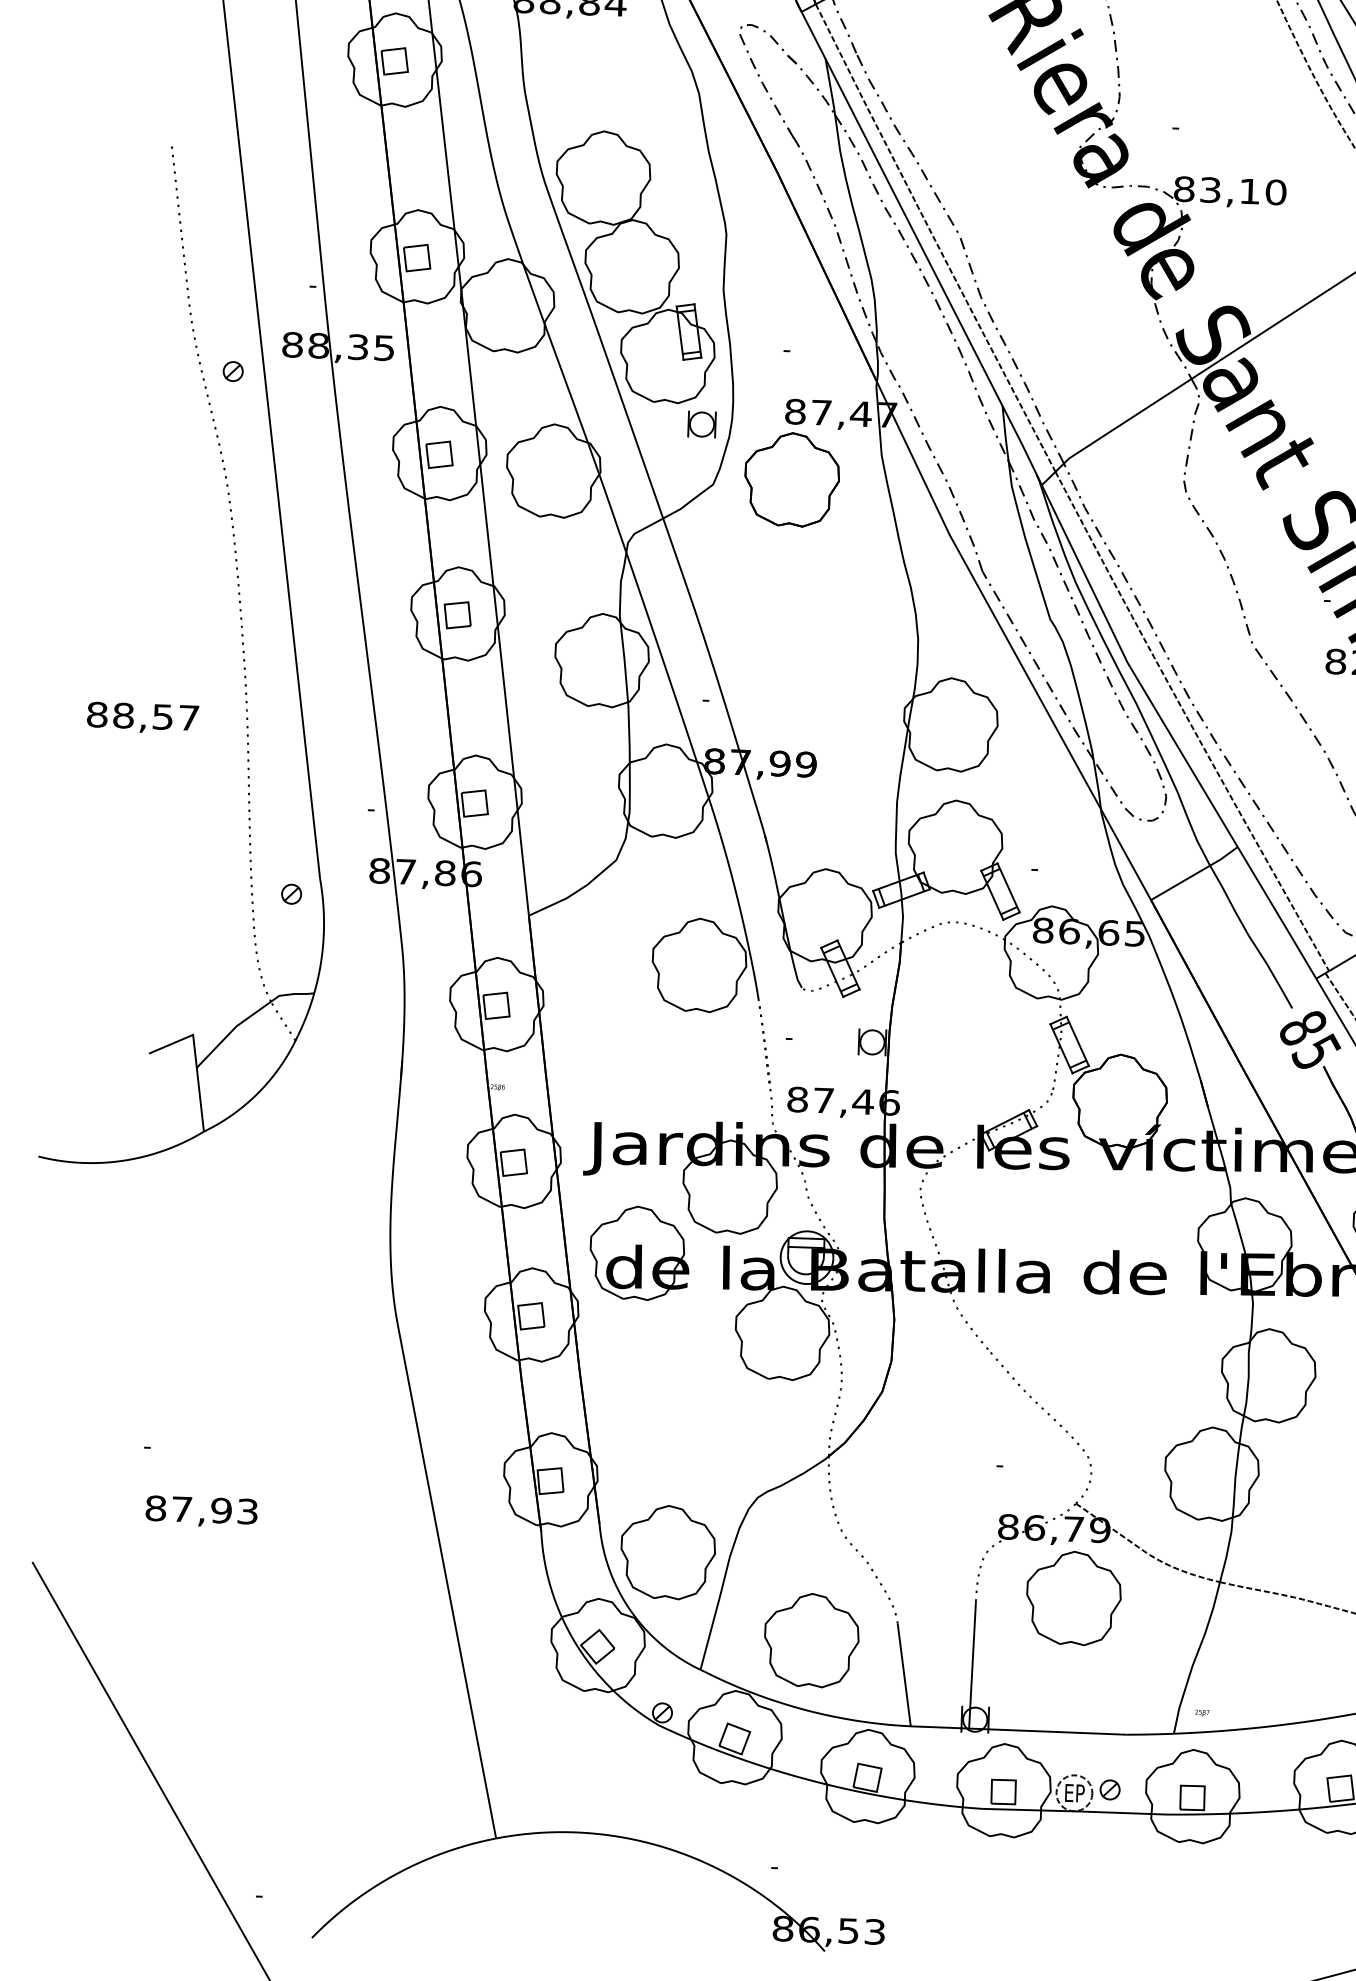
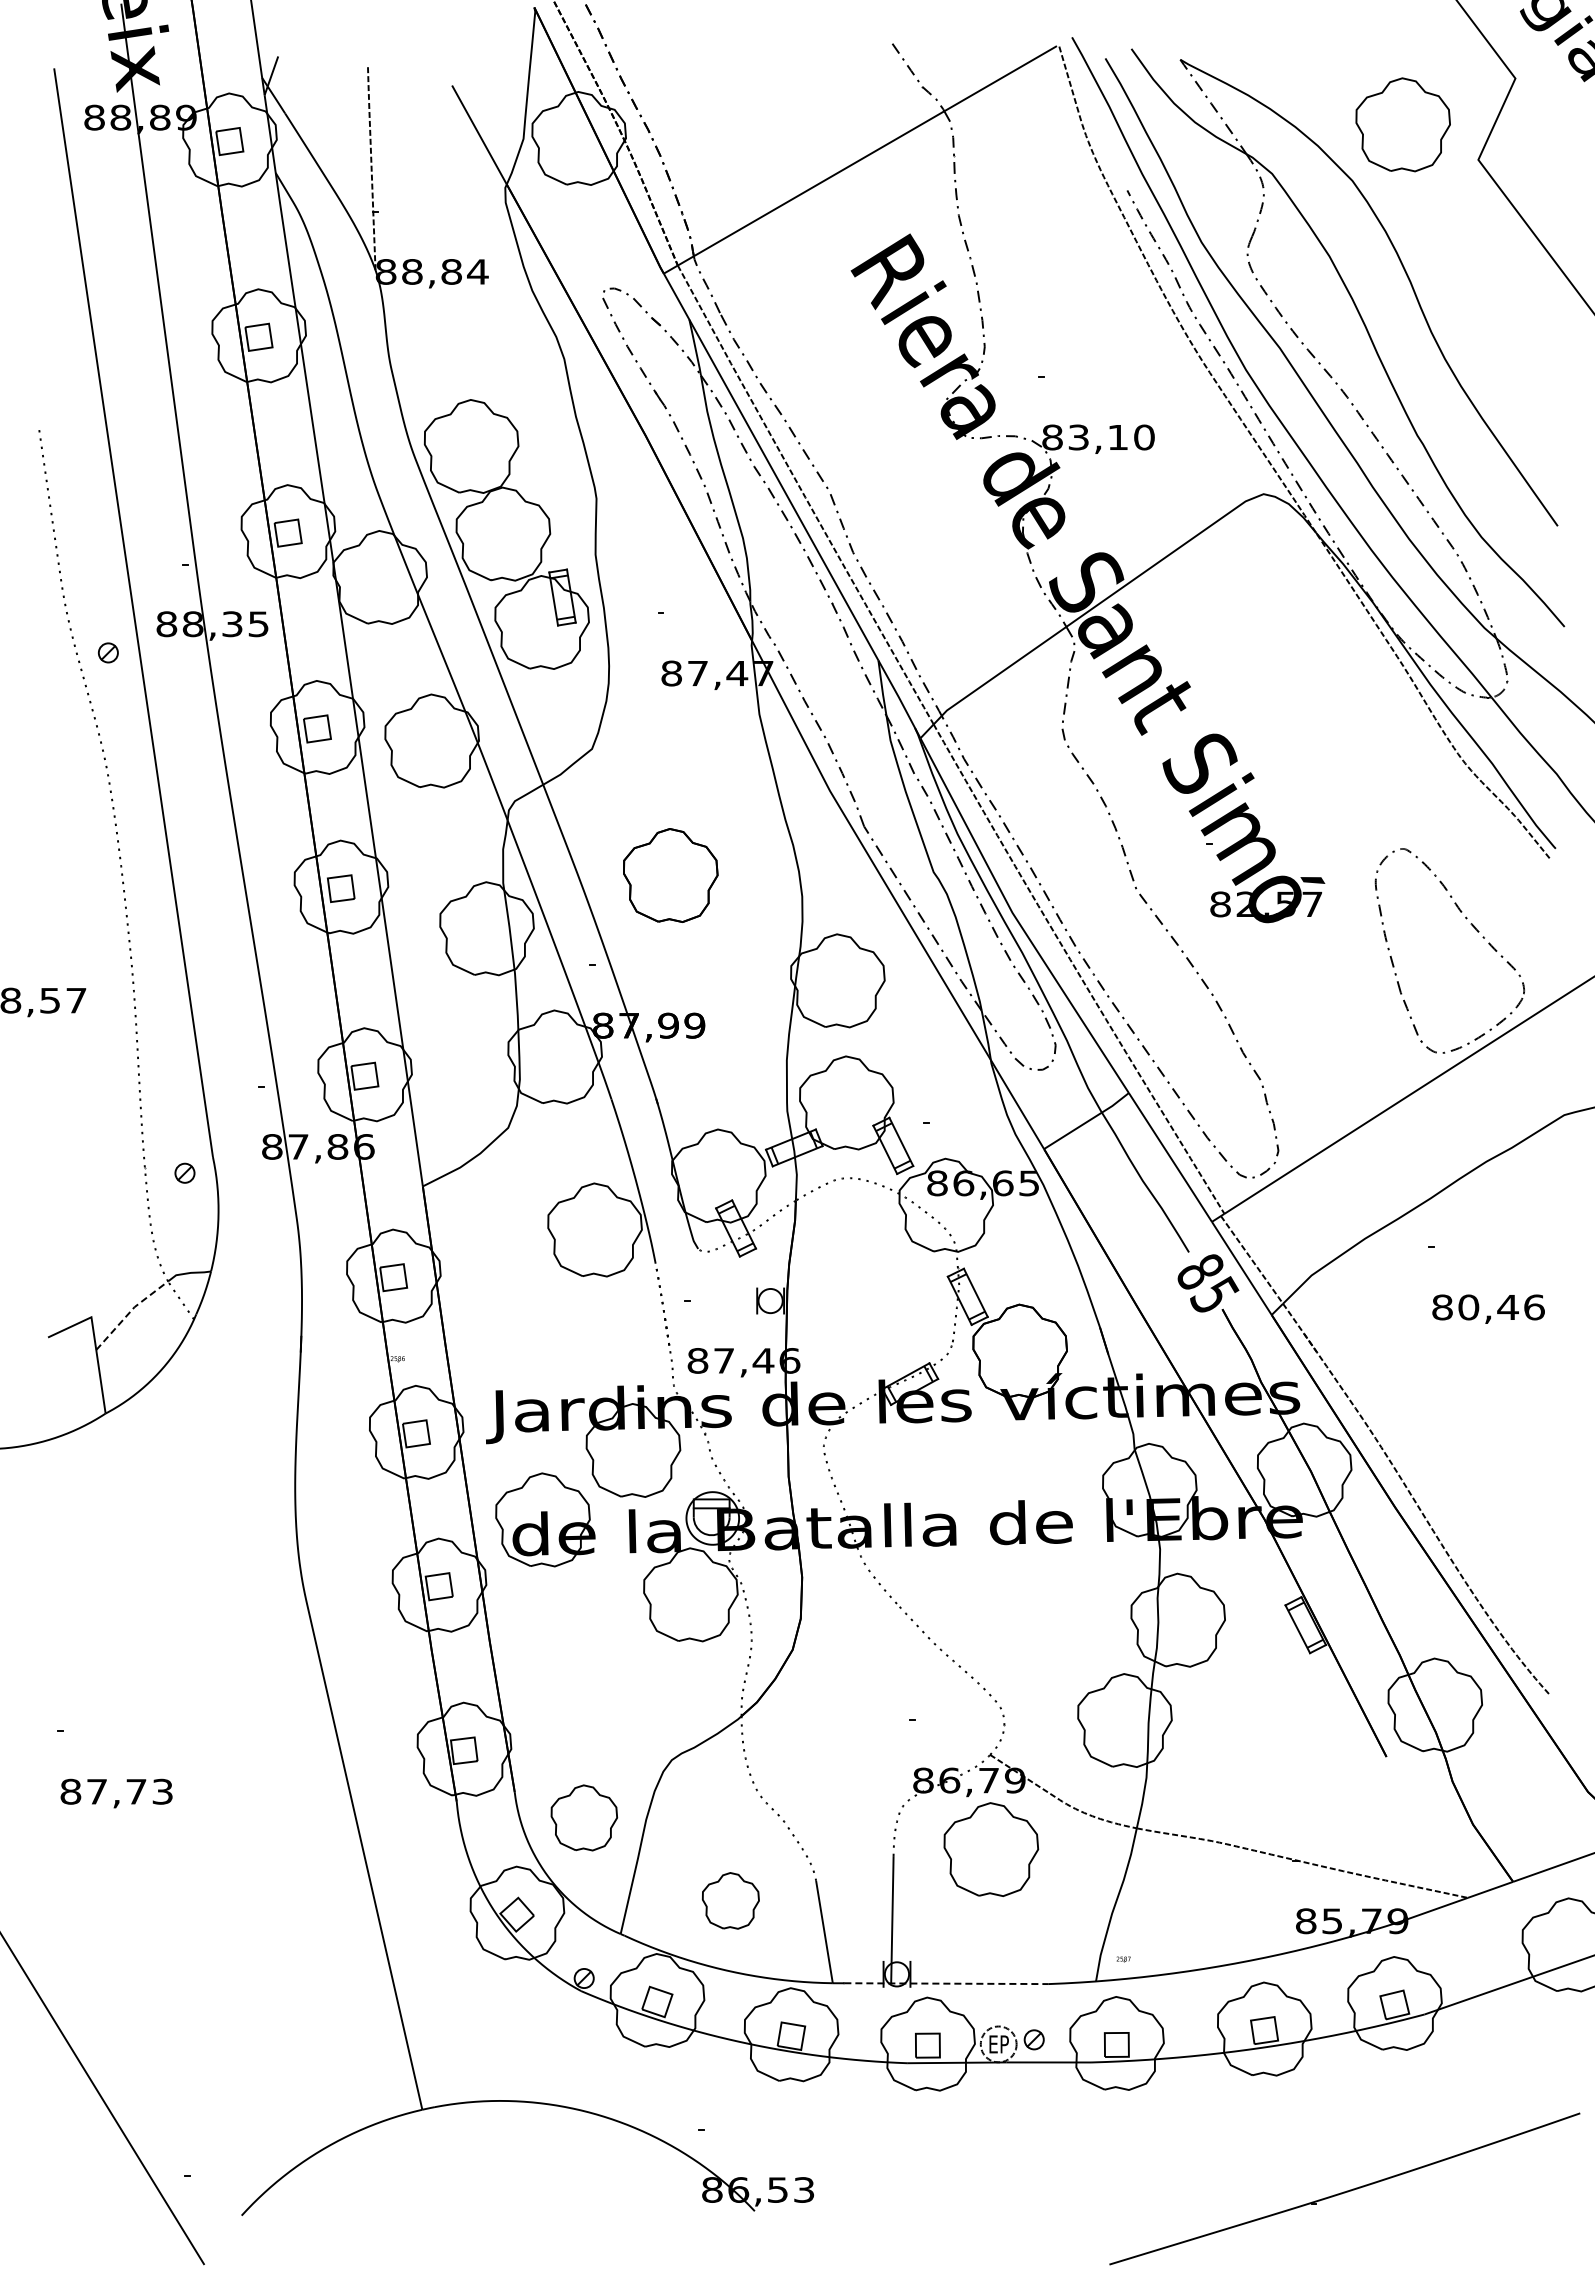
part: (701, 424) -> (578, 689), removed
part: (791, 479) -> (670, 875), moved
line: (231, 1031) -> (129, 1312), solid -> dashed
text: (221, 1510) -> (136, 1791), 87,93 -> 87,73
part: (668, 1552) -> (584, 1817), size x0.7
part: (811, 1640) -> (730, 1900), size x0.6
line: (1025, 1730) -> (947, 1983), solid -> dashed

